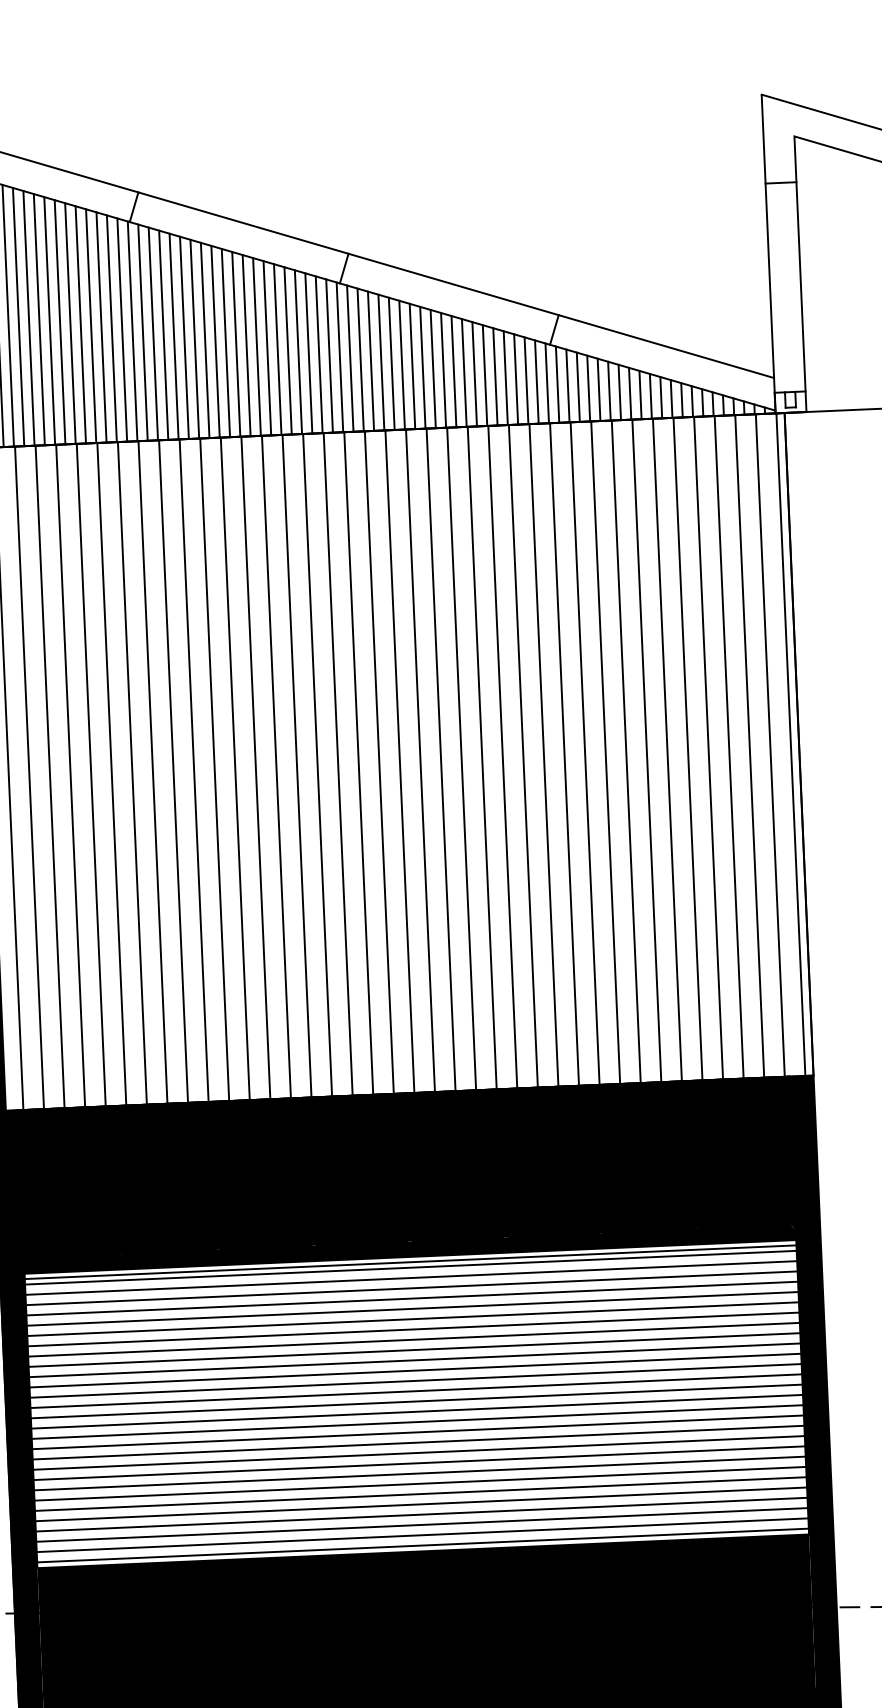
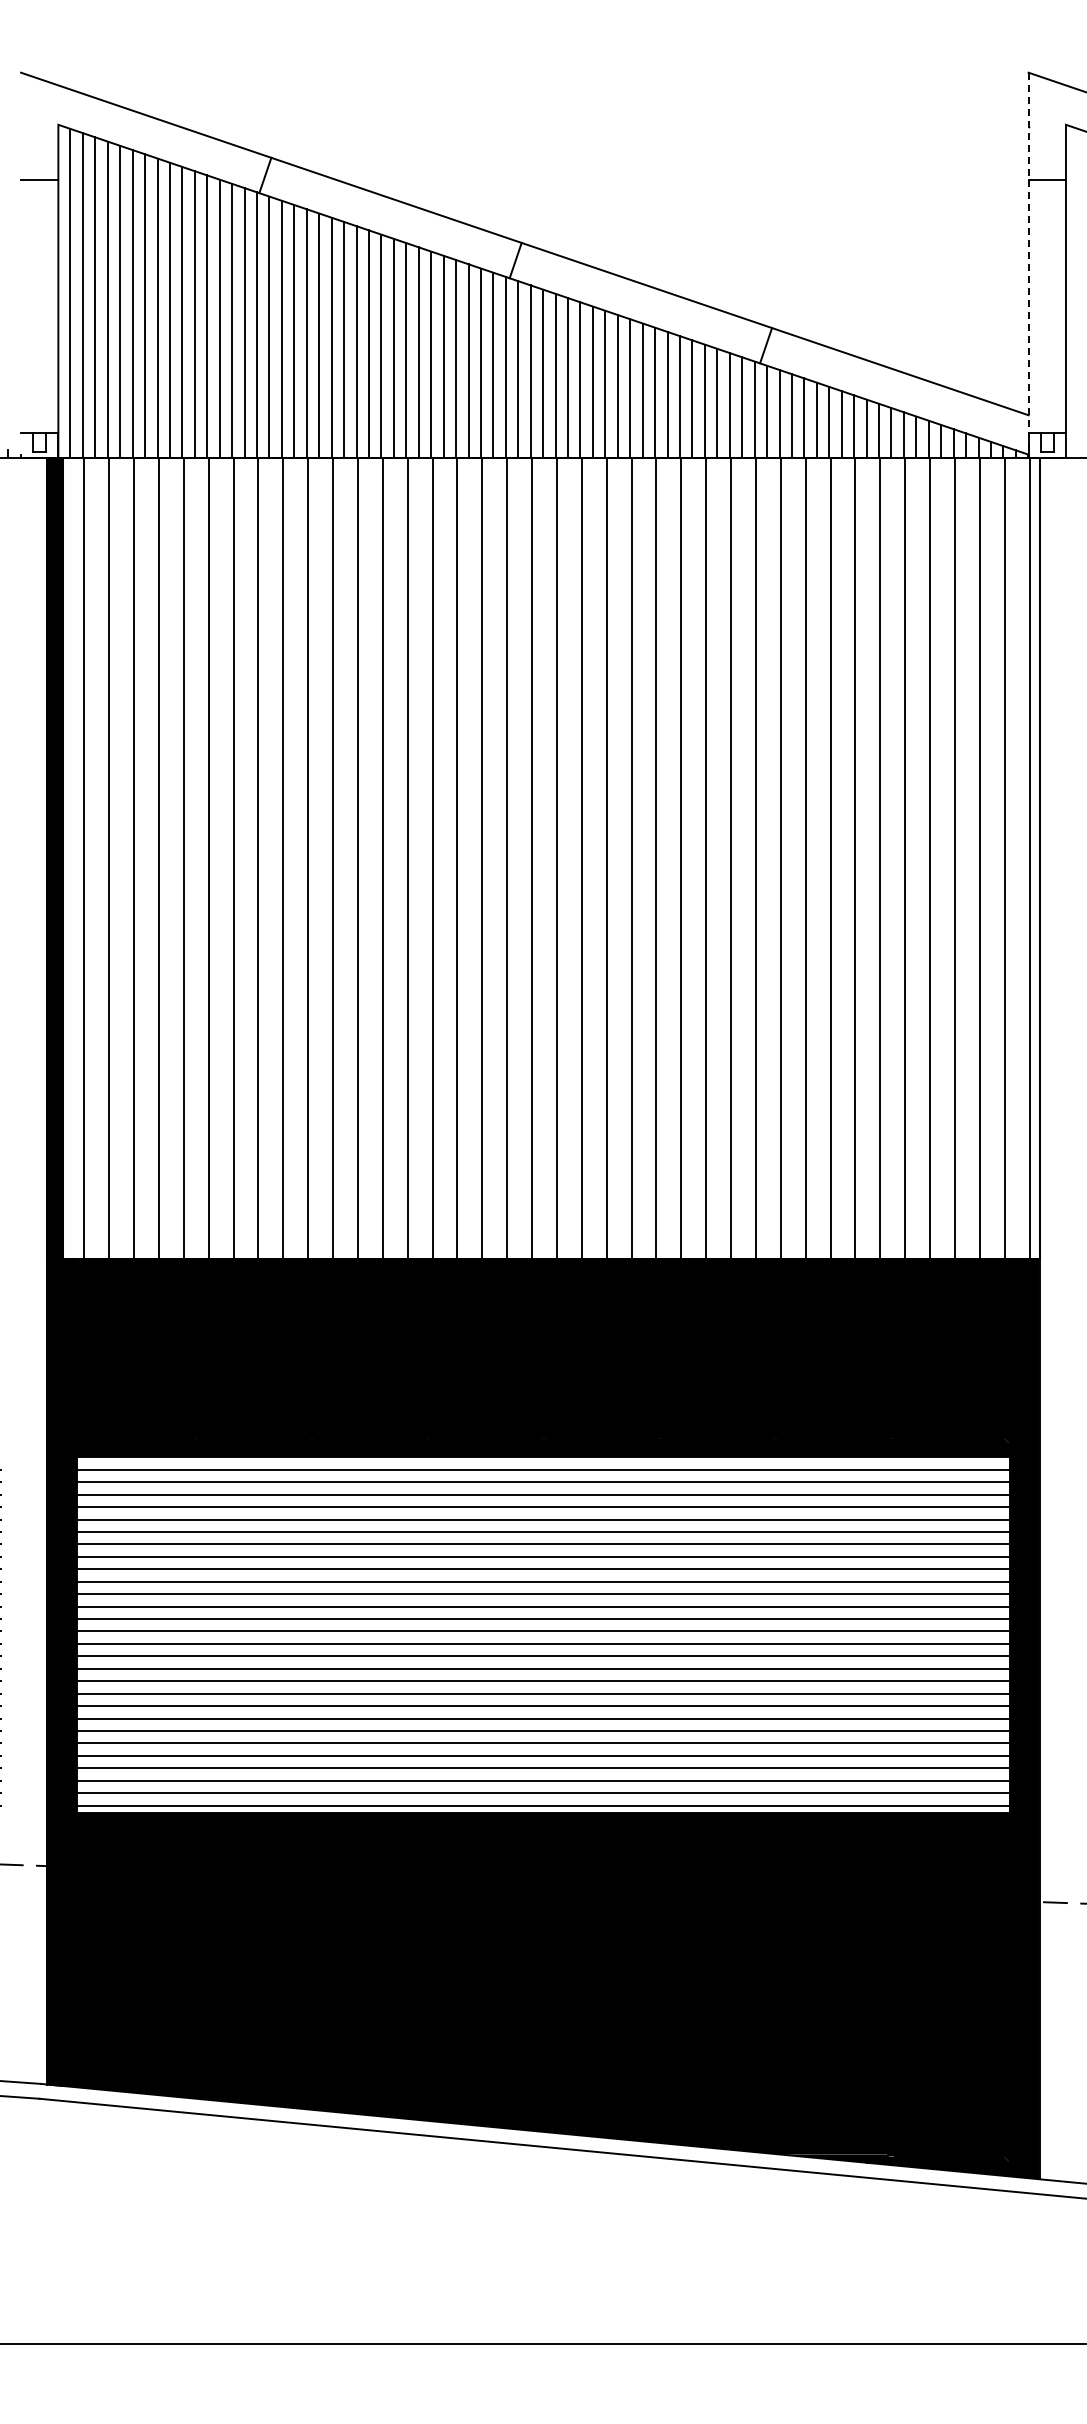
line: (768, 253) -> (1028, 264), solid -> dashed
line: (410, 1262) -> (543, 1463), removed

